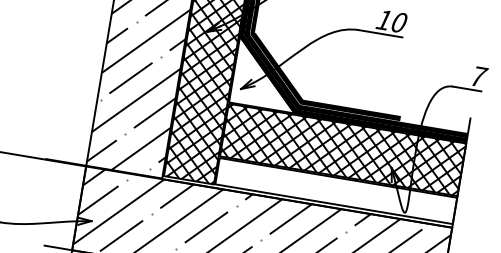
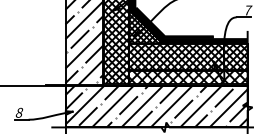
hatch: (264, 76) -> (144, 27), added
hatch: (336, 189) -> (188, 76), added

